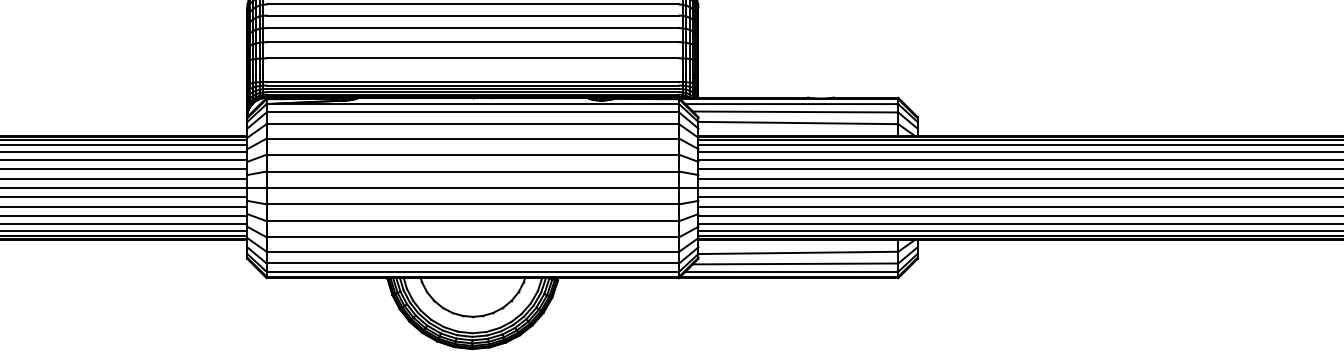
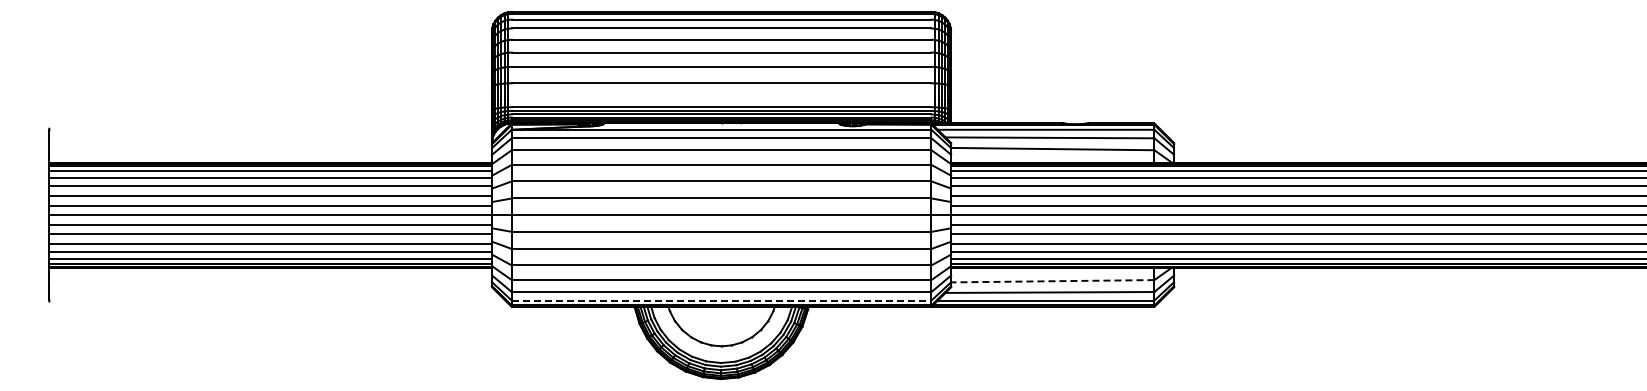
line: (798, 253) -> (1052, 281), solid -> dashed
line: (472, 271) -> (721, 300), solid -> dashed

